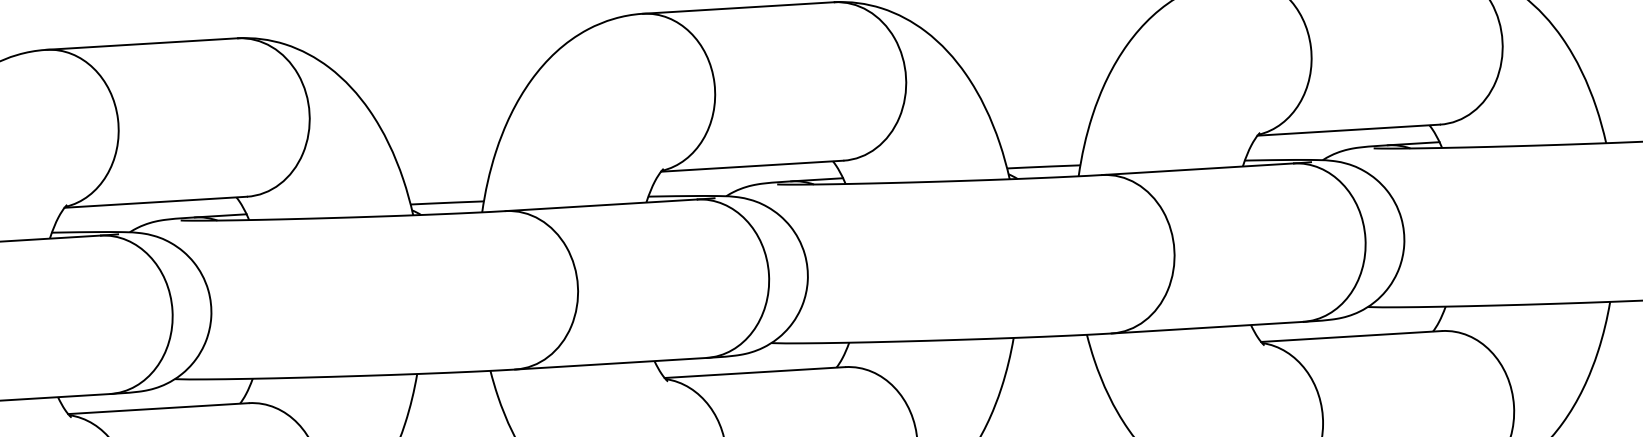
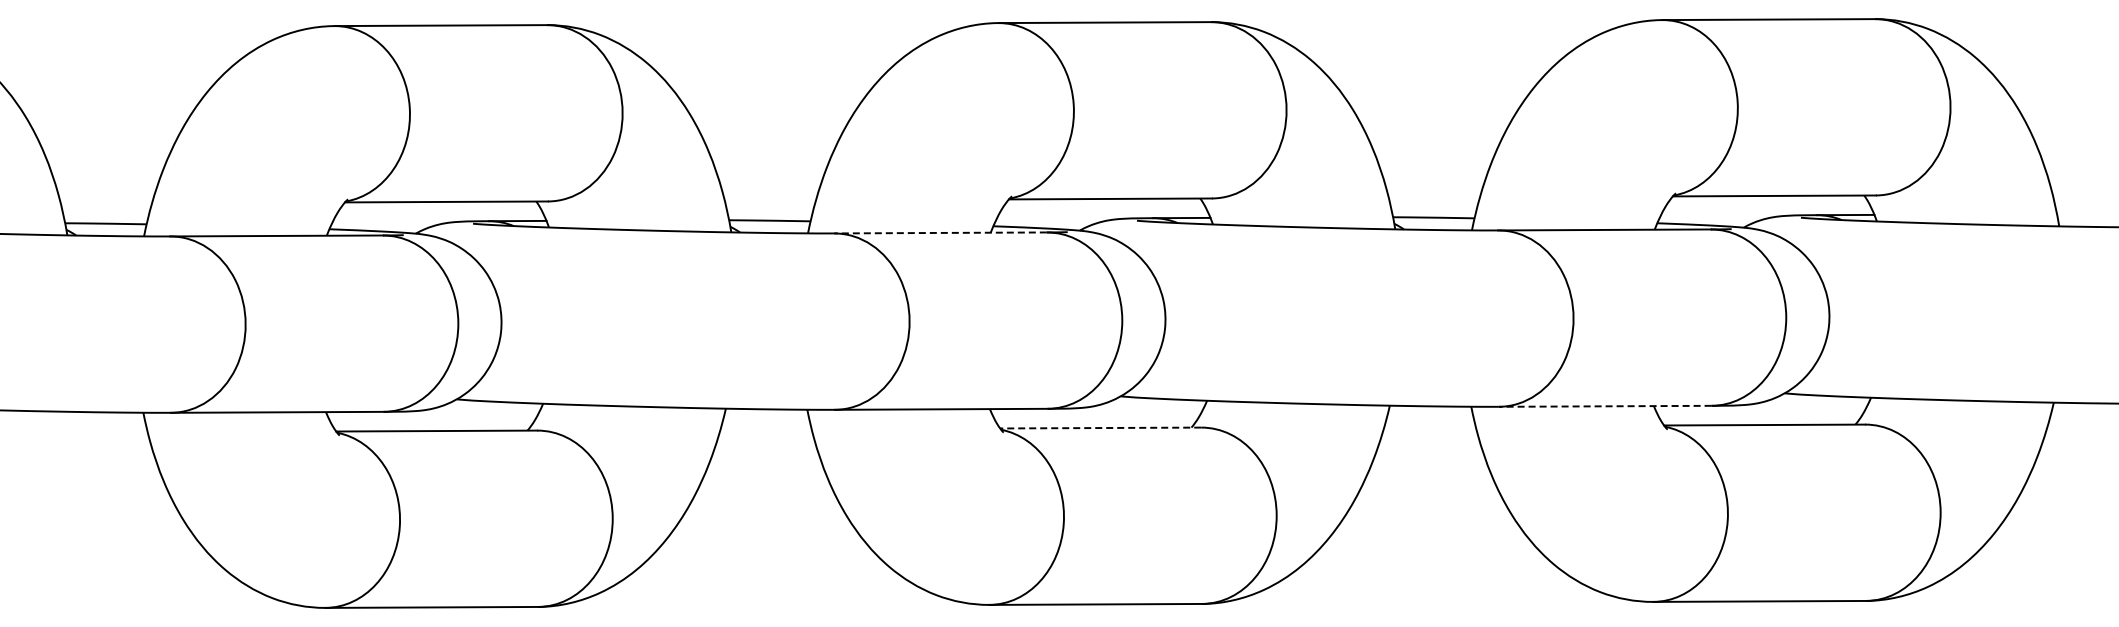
line: (600, 204) -> (939, 232), solid -> dashed
line: (1206, 327) -> (1604, 406), solid -> dashed
line: (754, 372) -> (1100, 428), solid -> dashed

